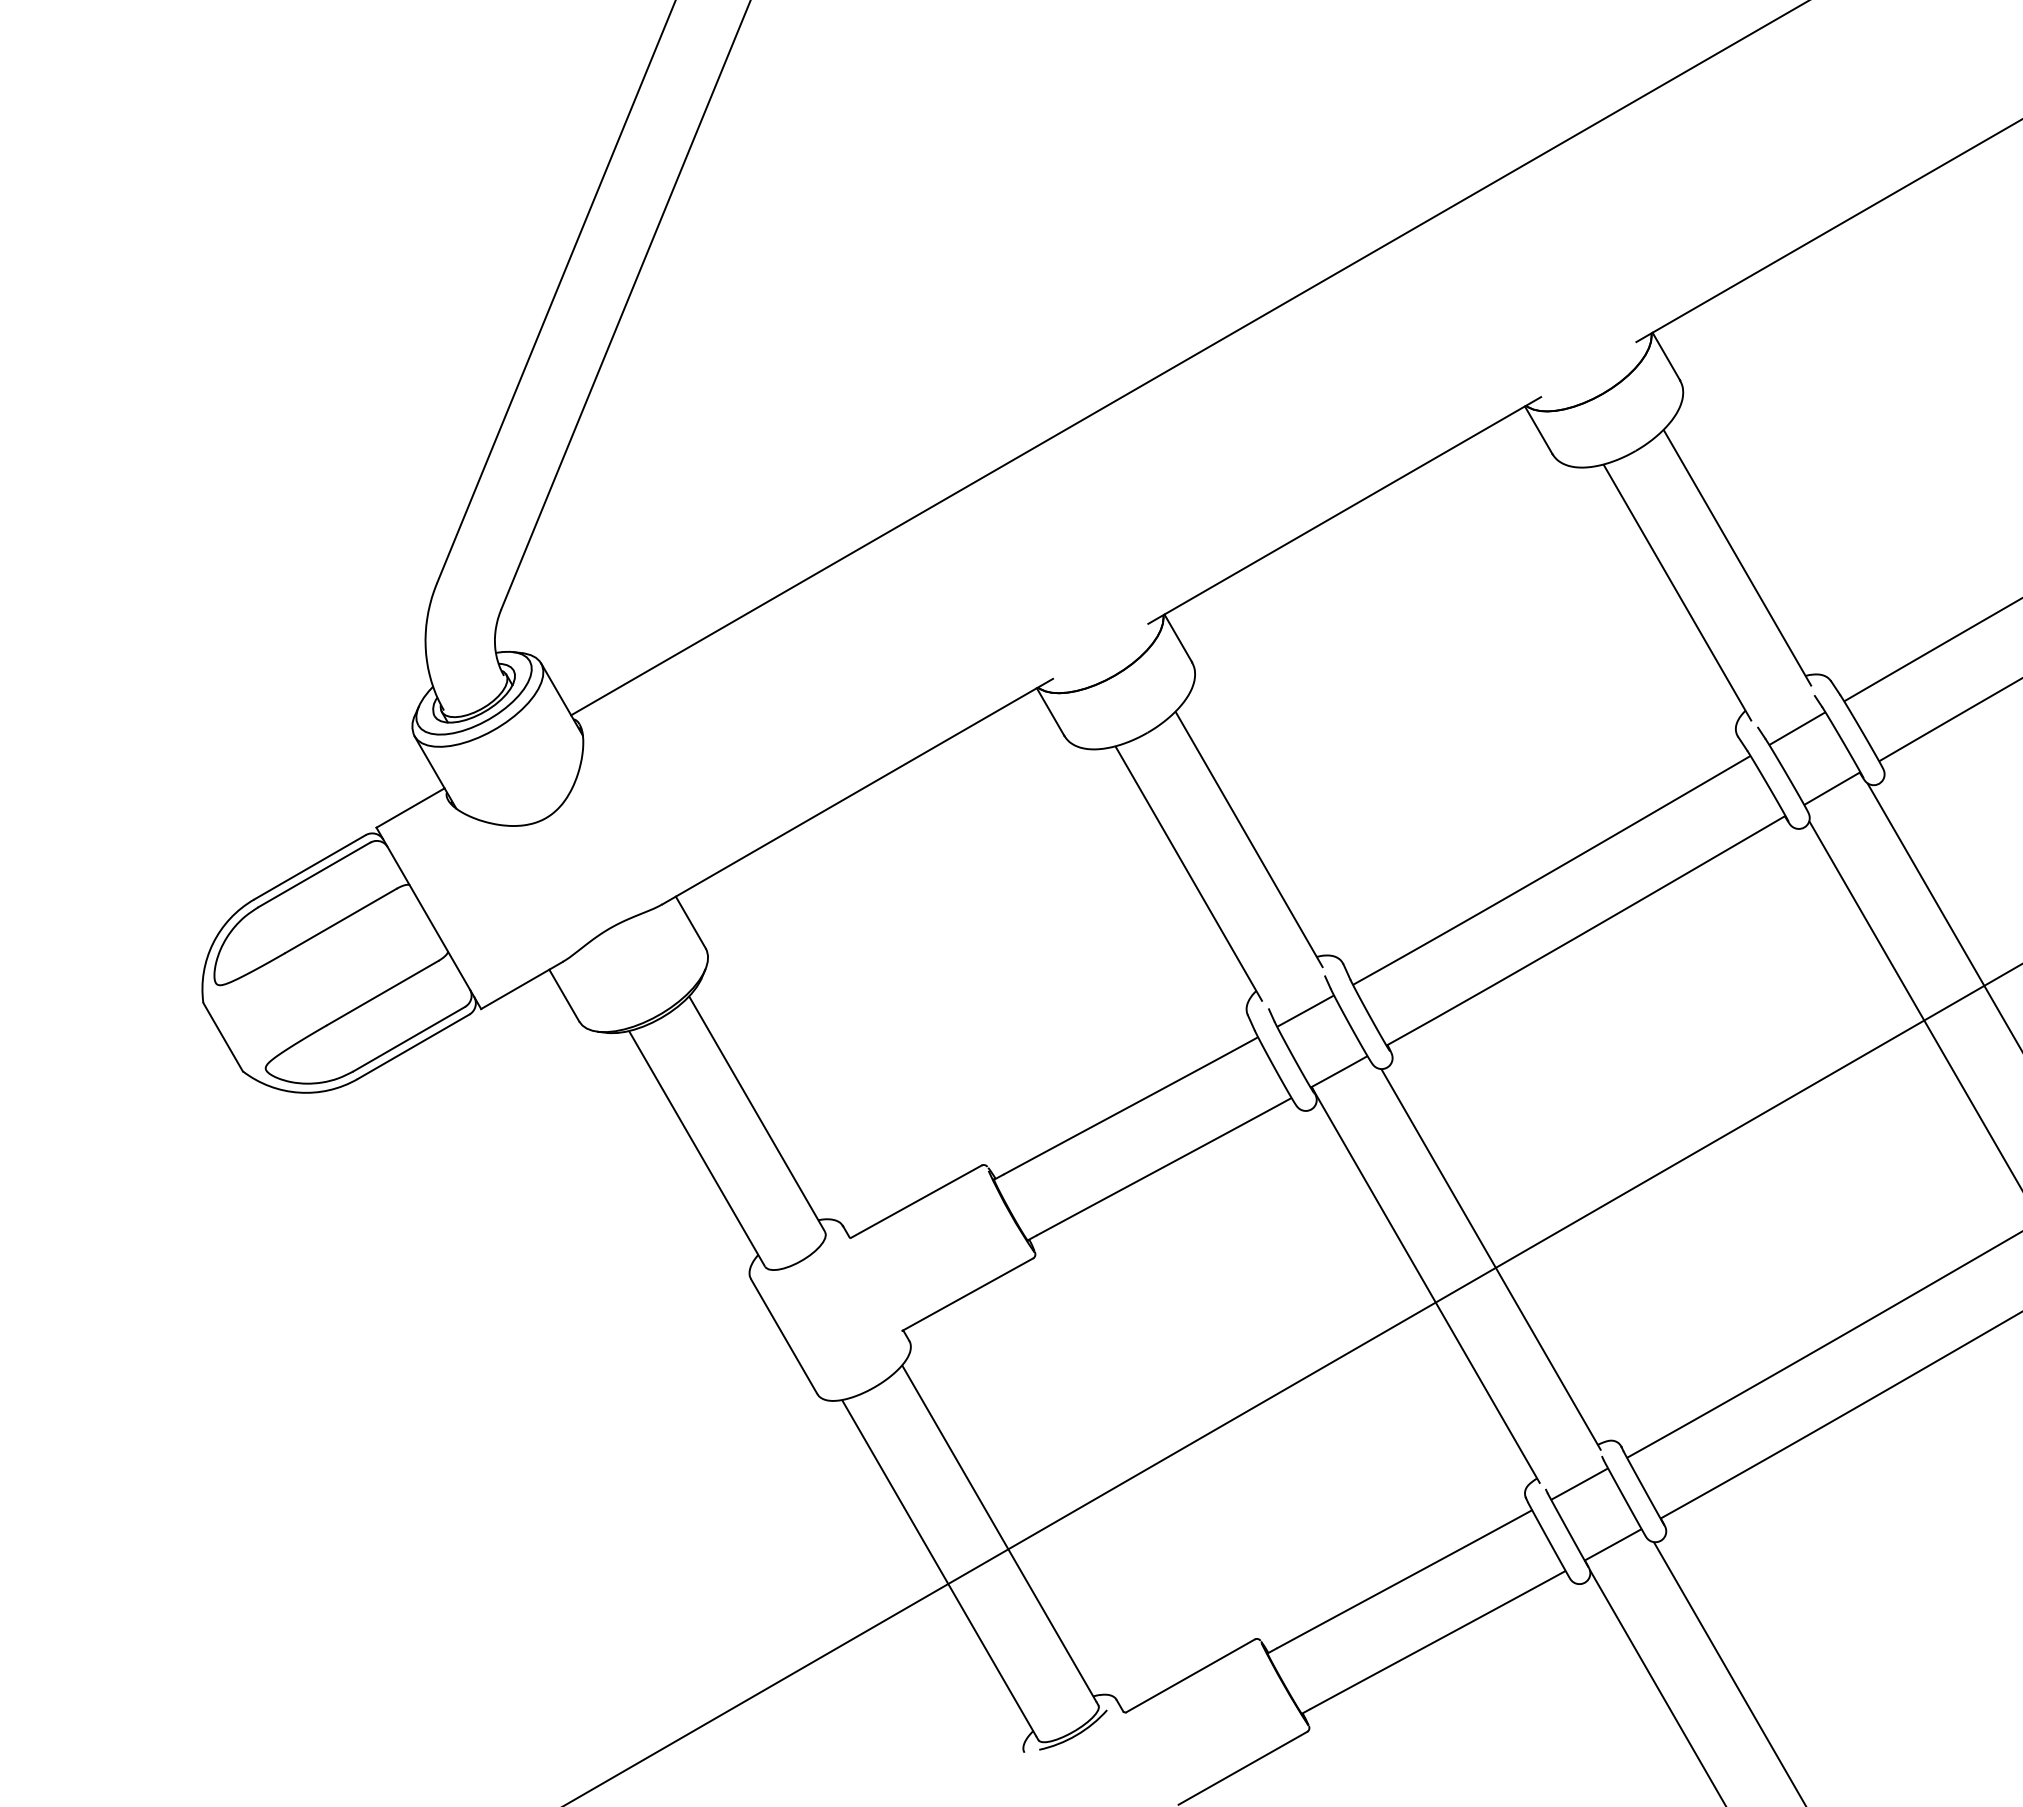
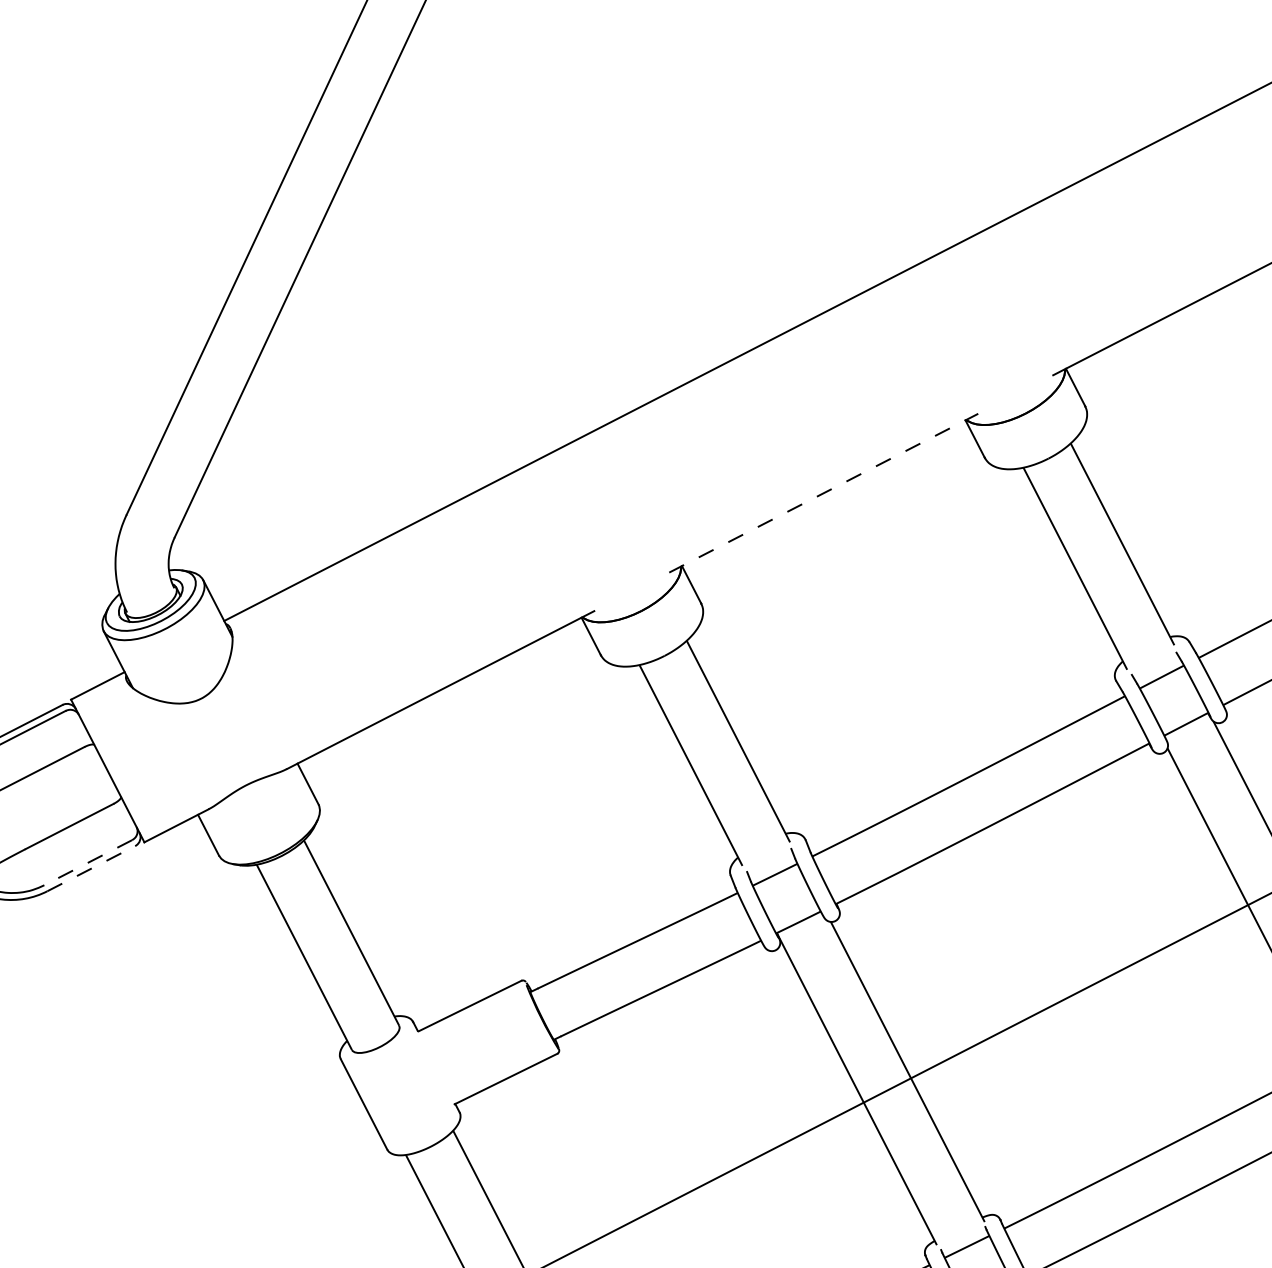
line: (1344, 510) -> (823, 493), solid -> dashed
line: (408, 1039) -> (87, 862), solid -> dashed
line: (414, 1046) -> (92, 868), solid -> dashed

